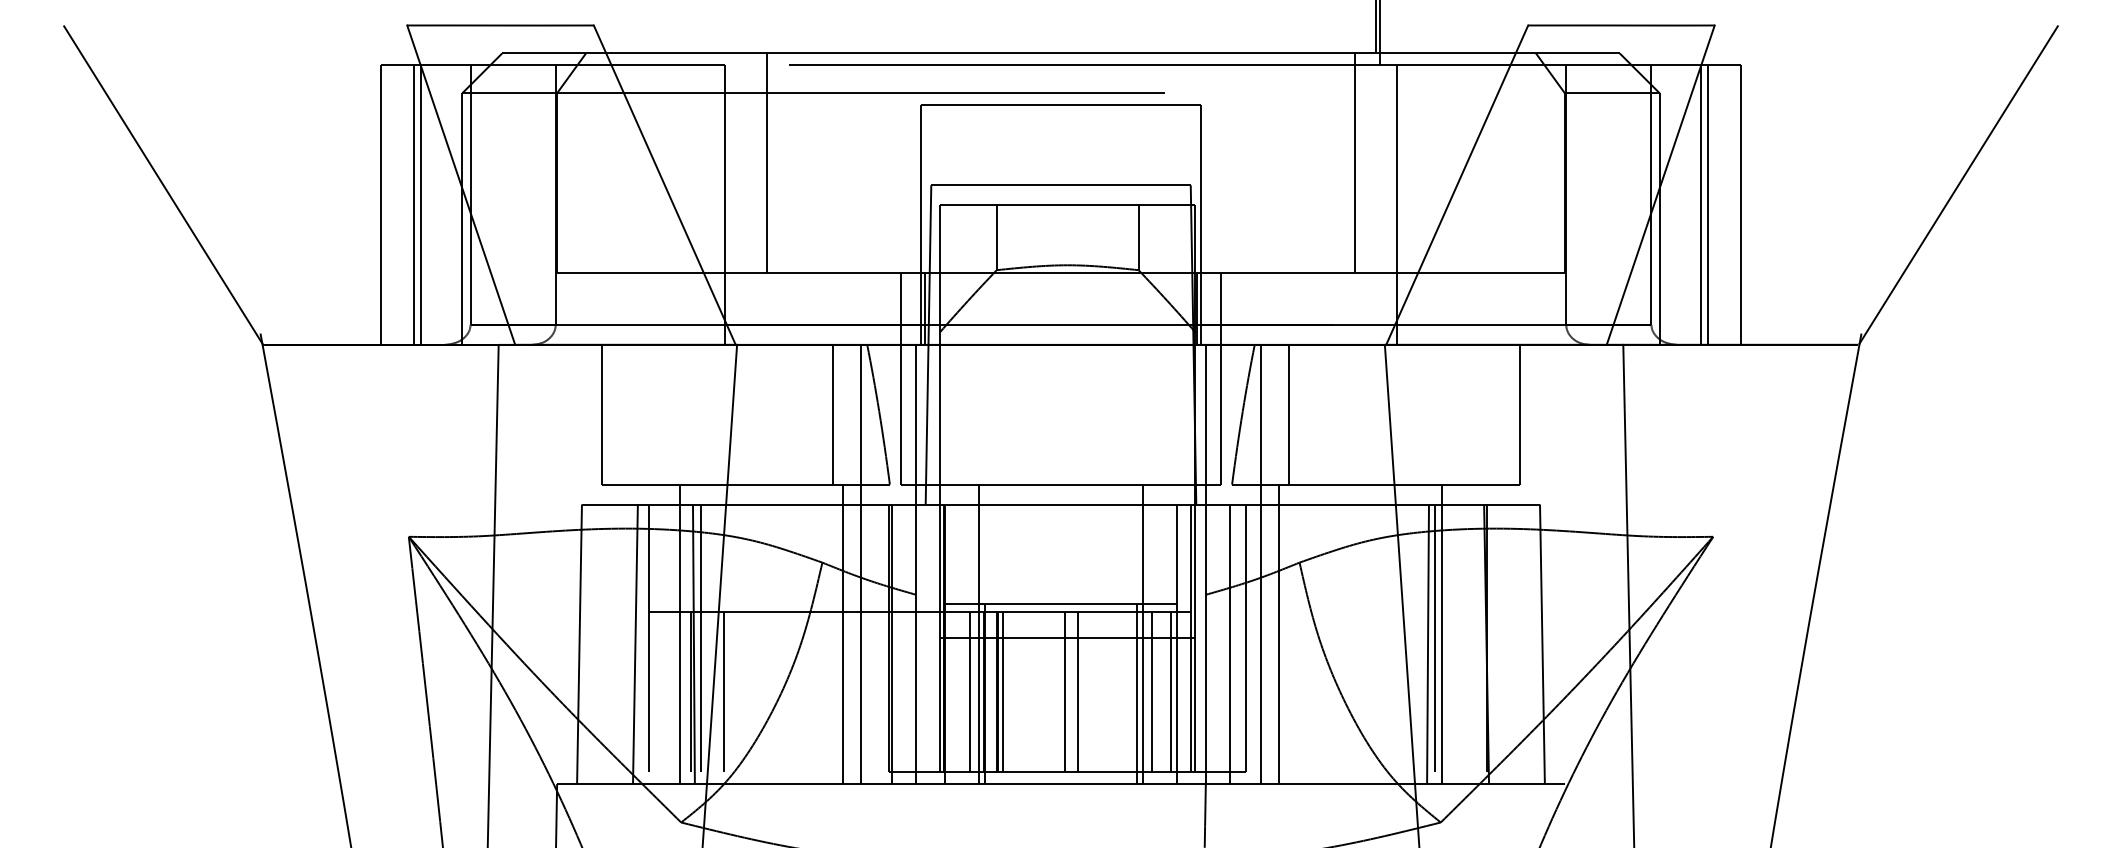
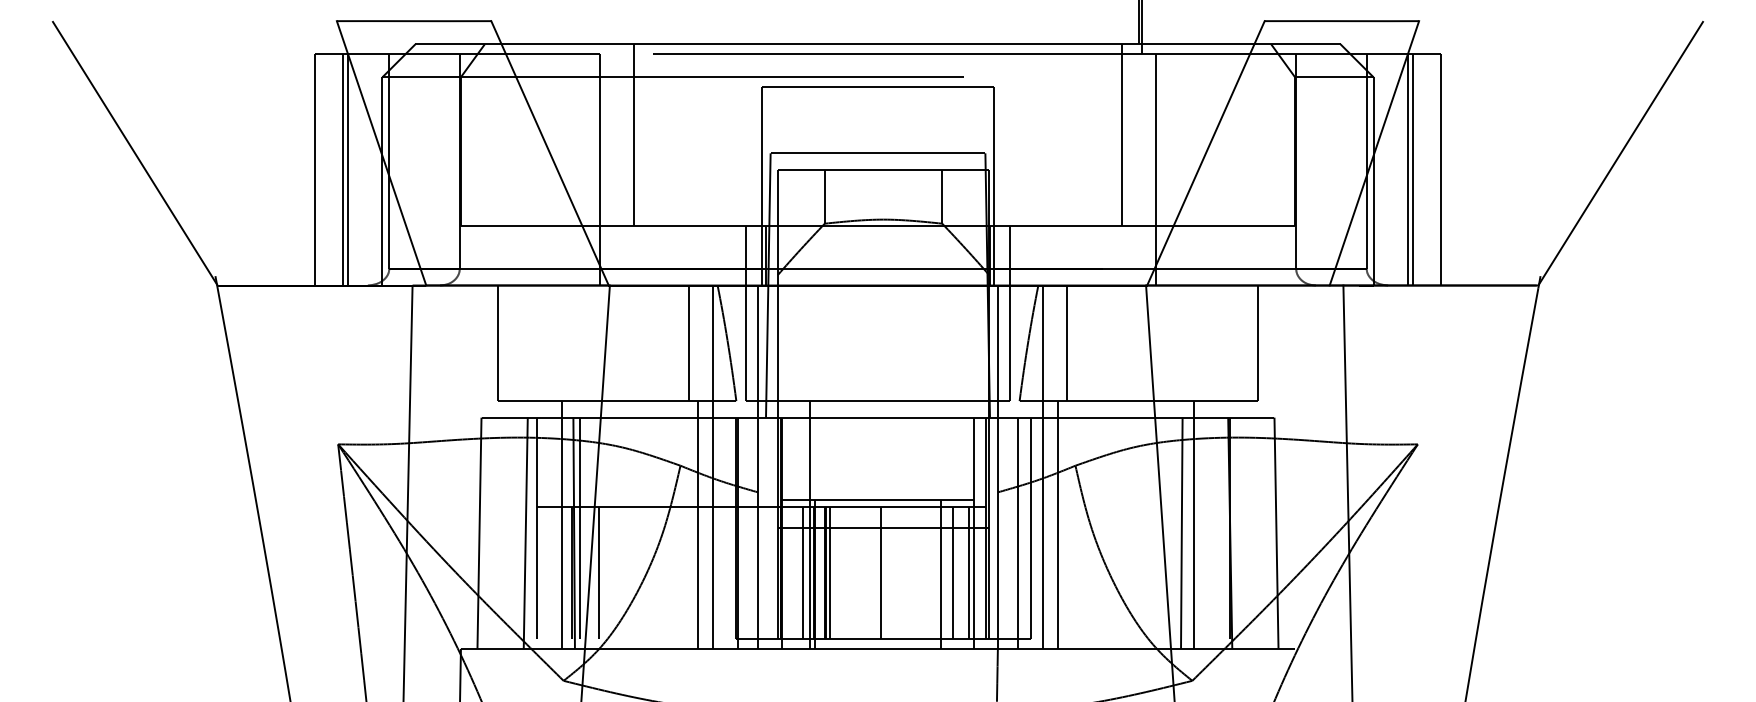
line: (1142, 633) -> (945, 524), removed
line: (1434, 638) -> (1187, 528), removed
line: (1078, 692) -> (892, 573), removed

